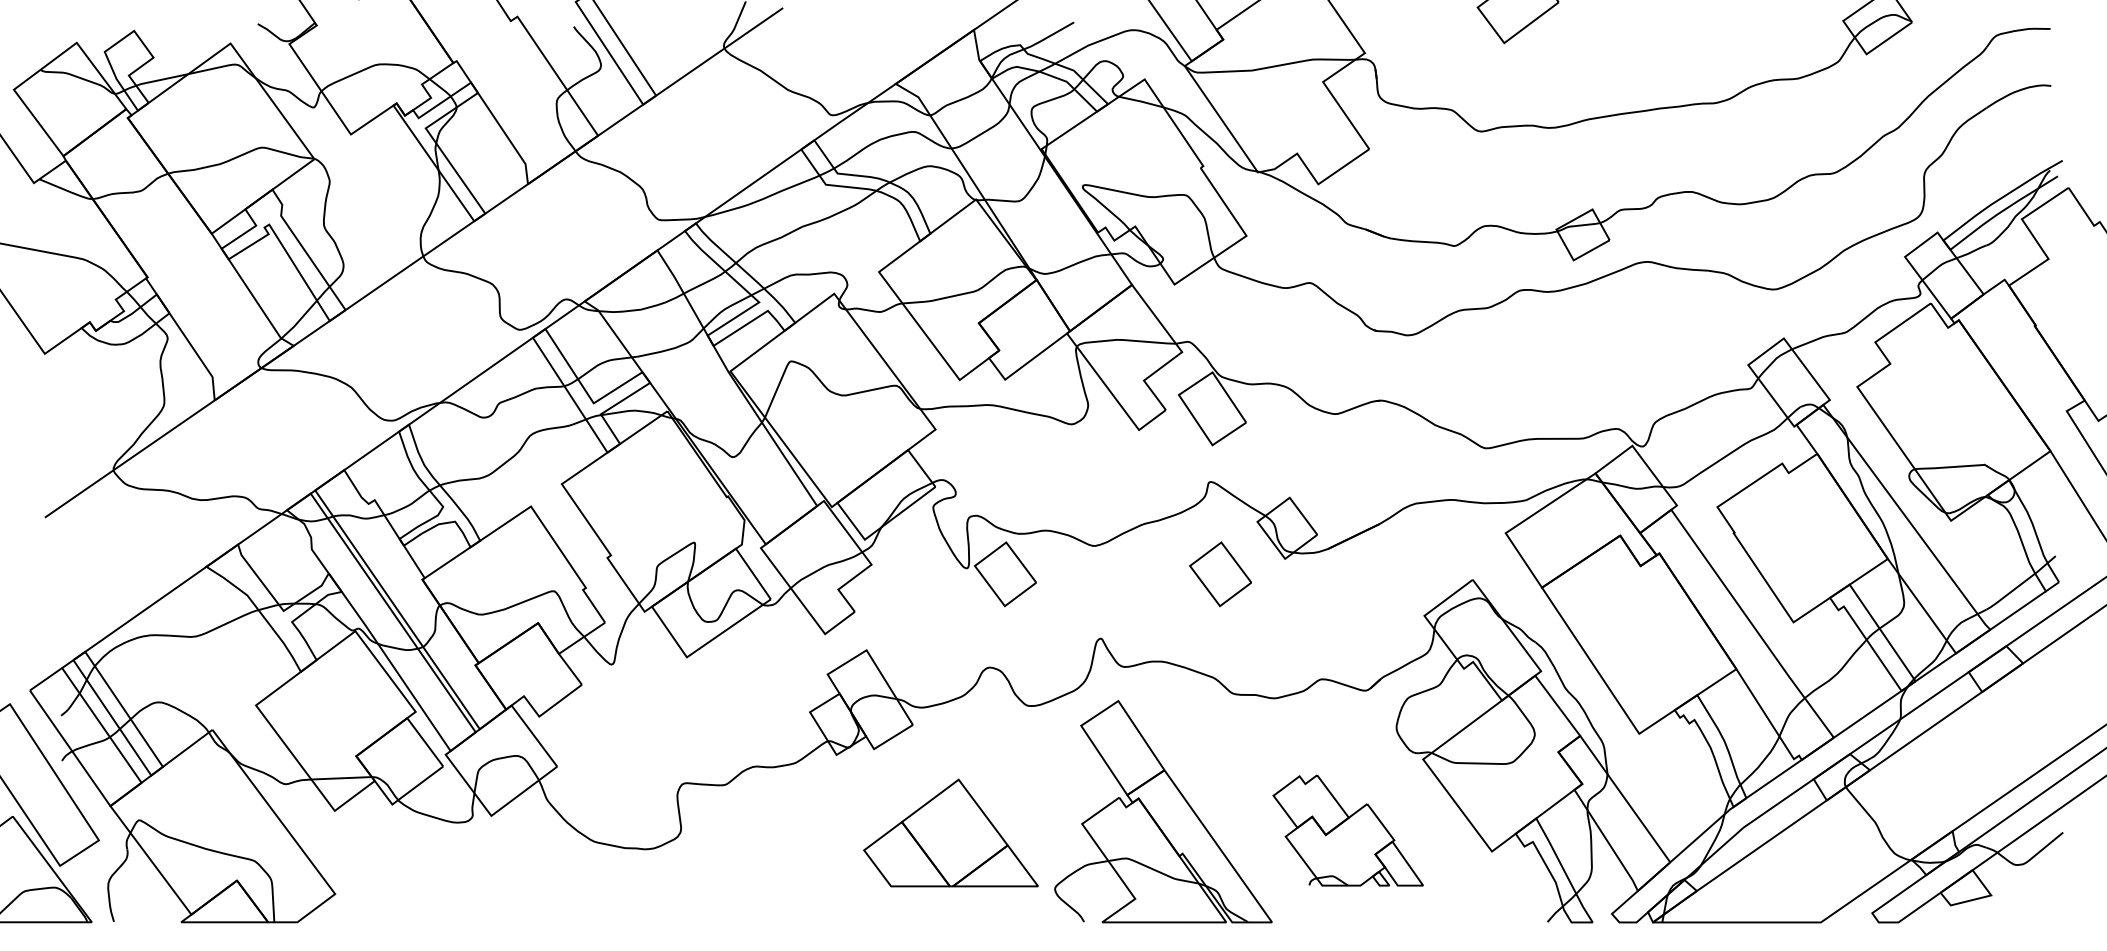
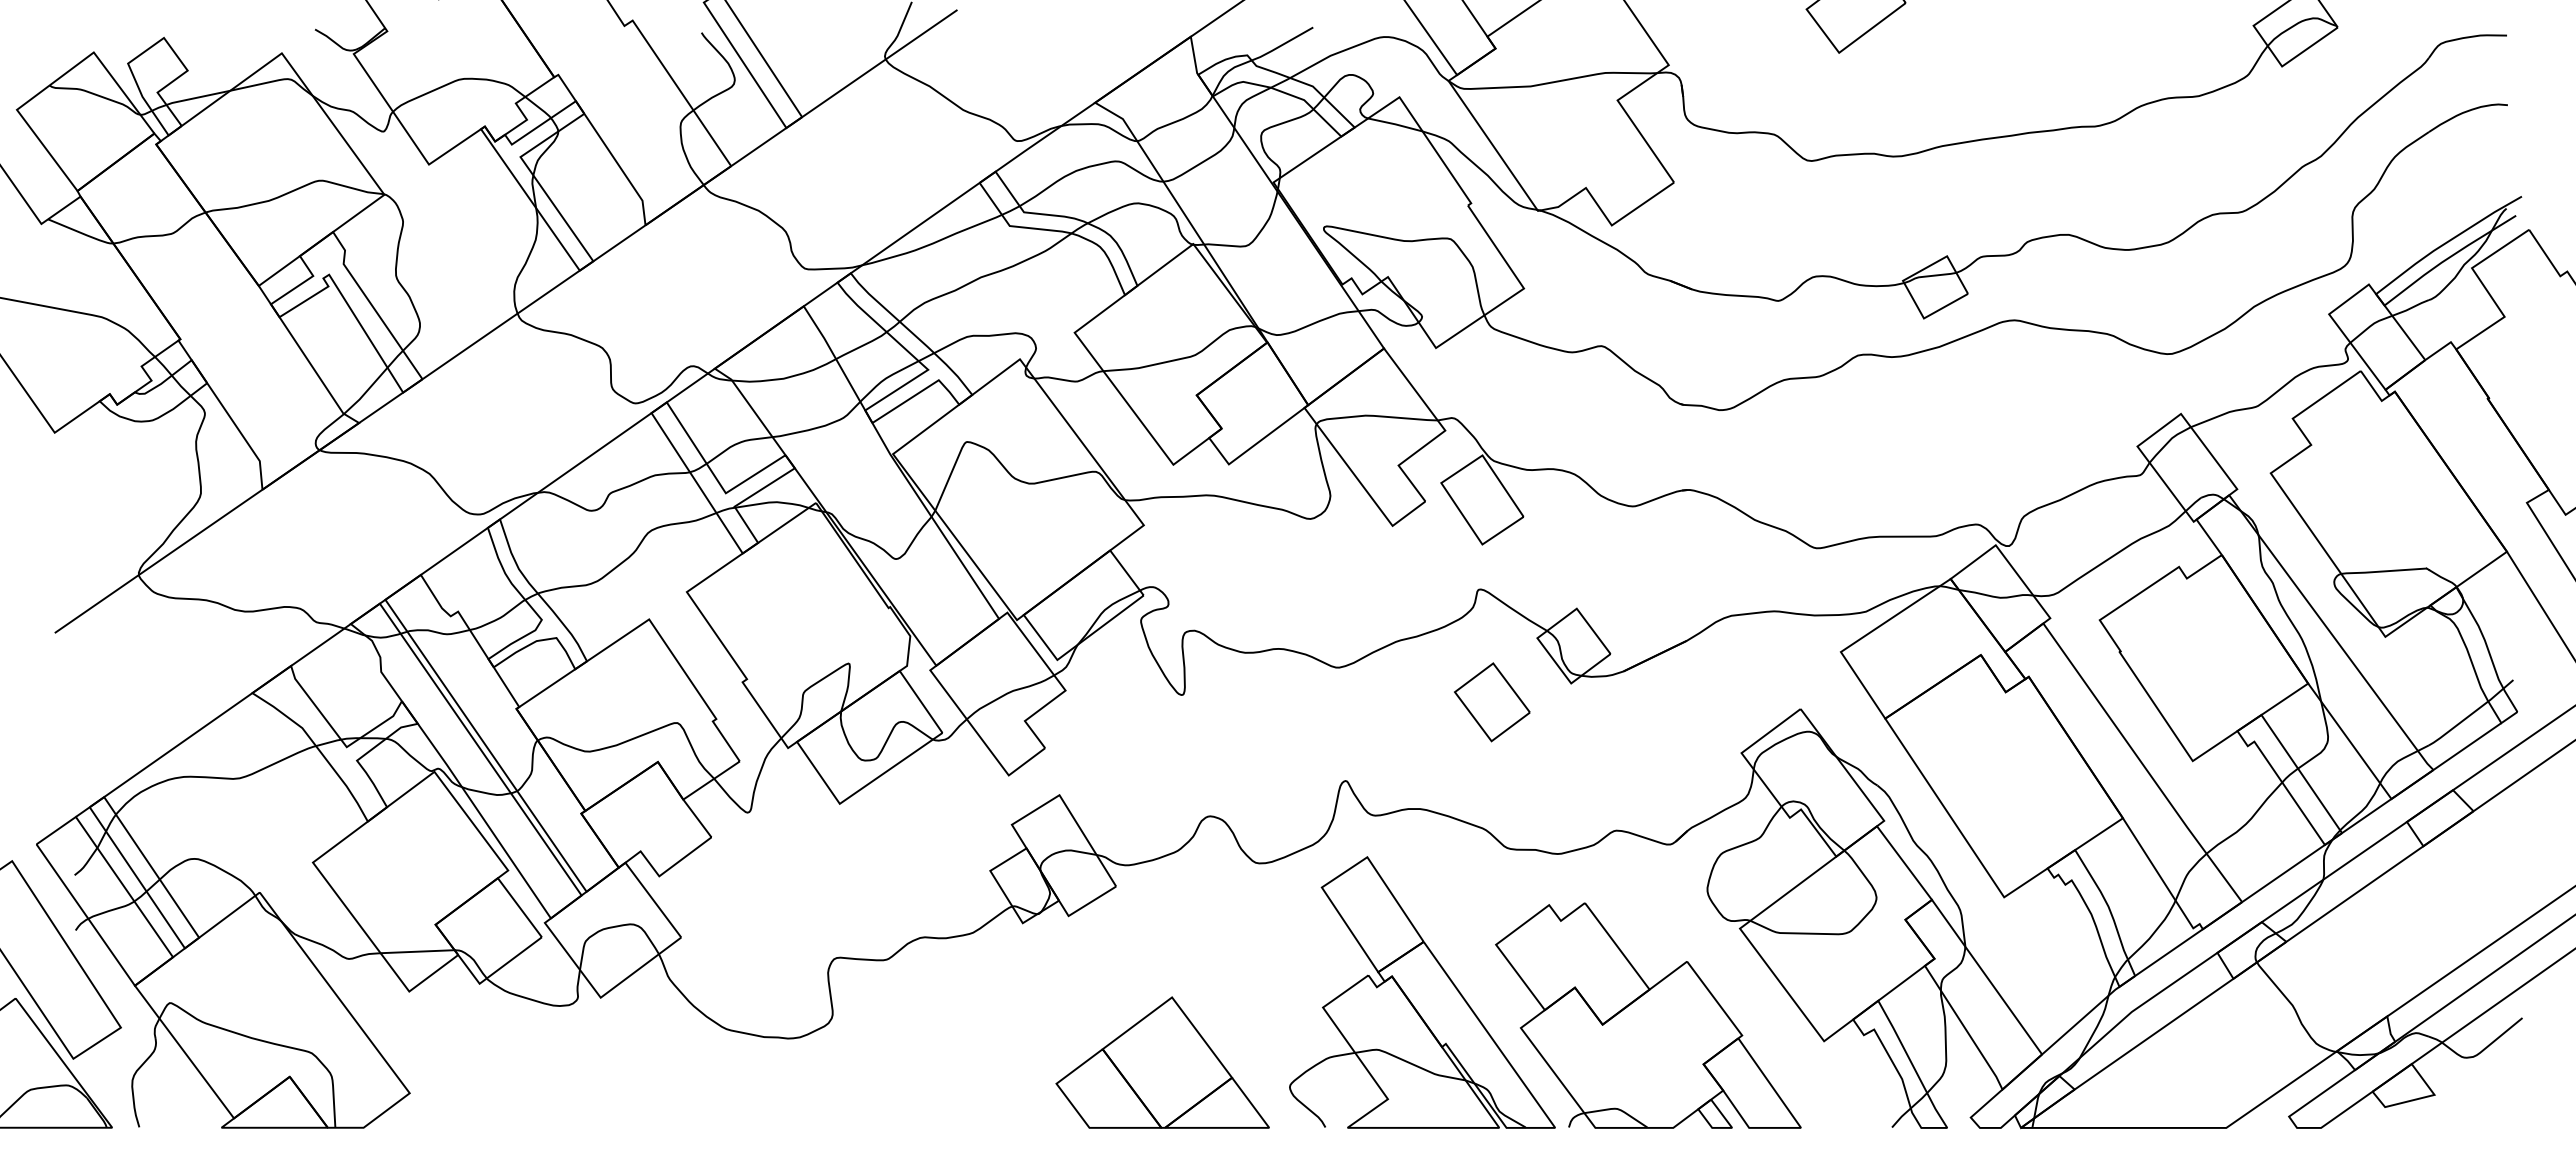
part: (1005, 574) -> (1229, 702), removed
part: (1348, 830) -> (1648, 1015), size x1.67
part: (950, 832) -> (1162, 1062), moved

